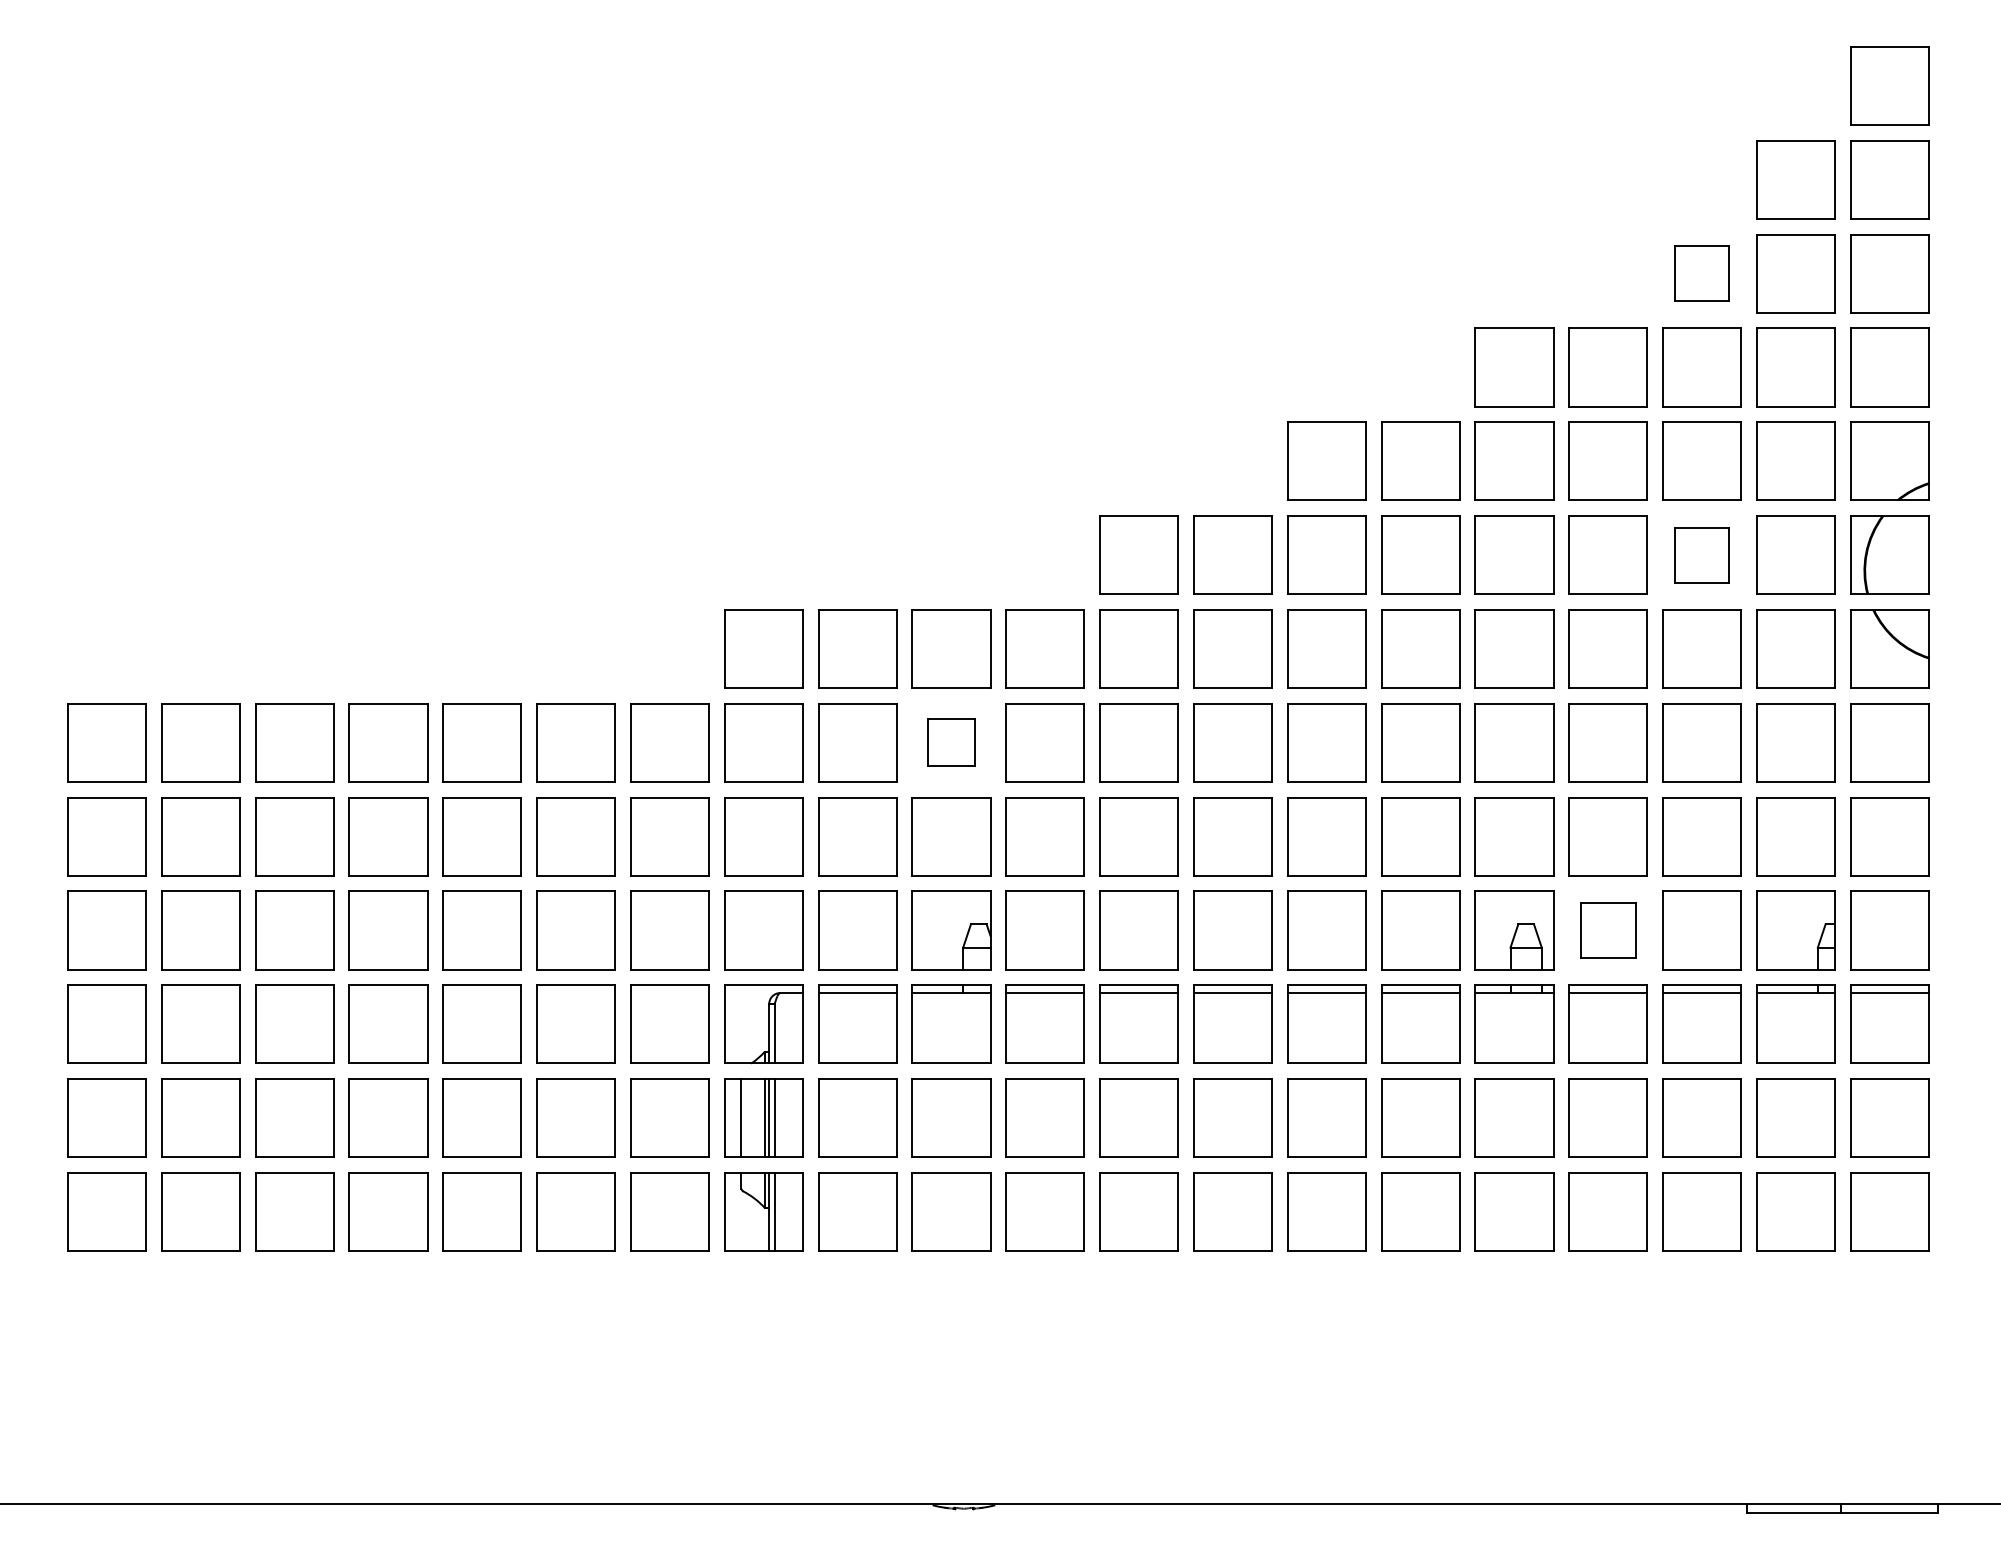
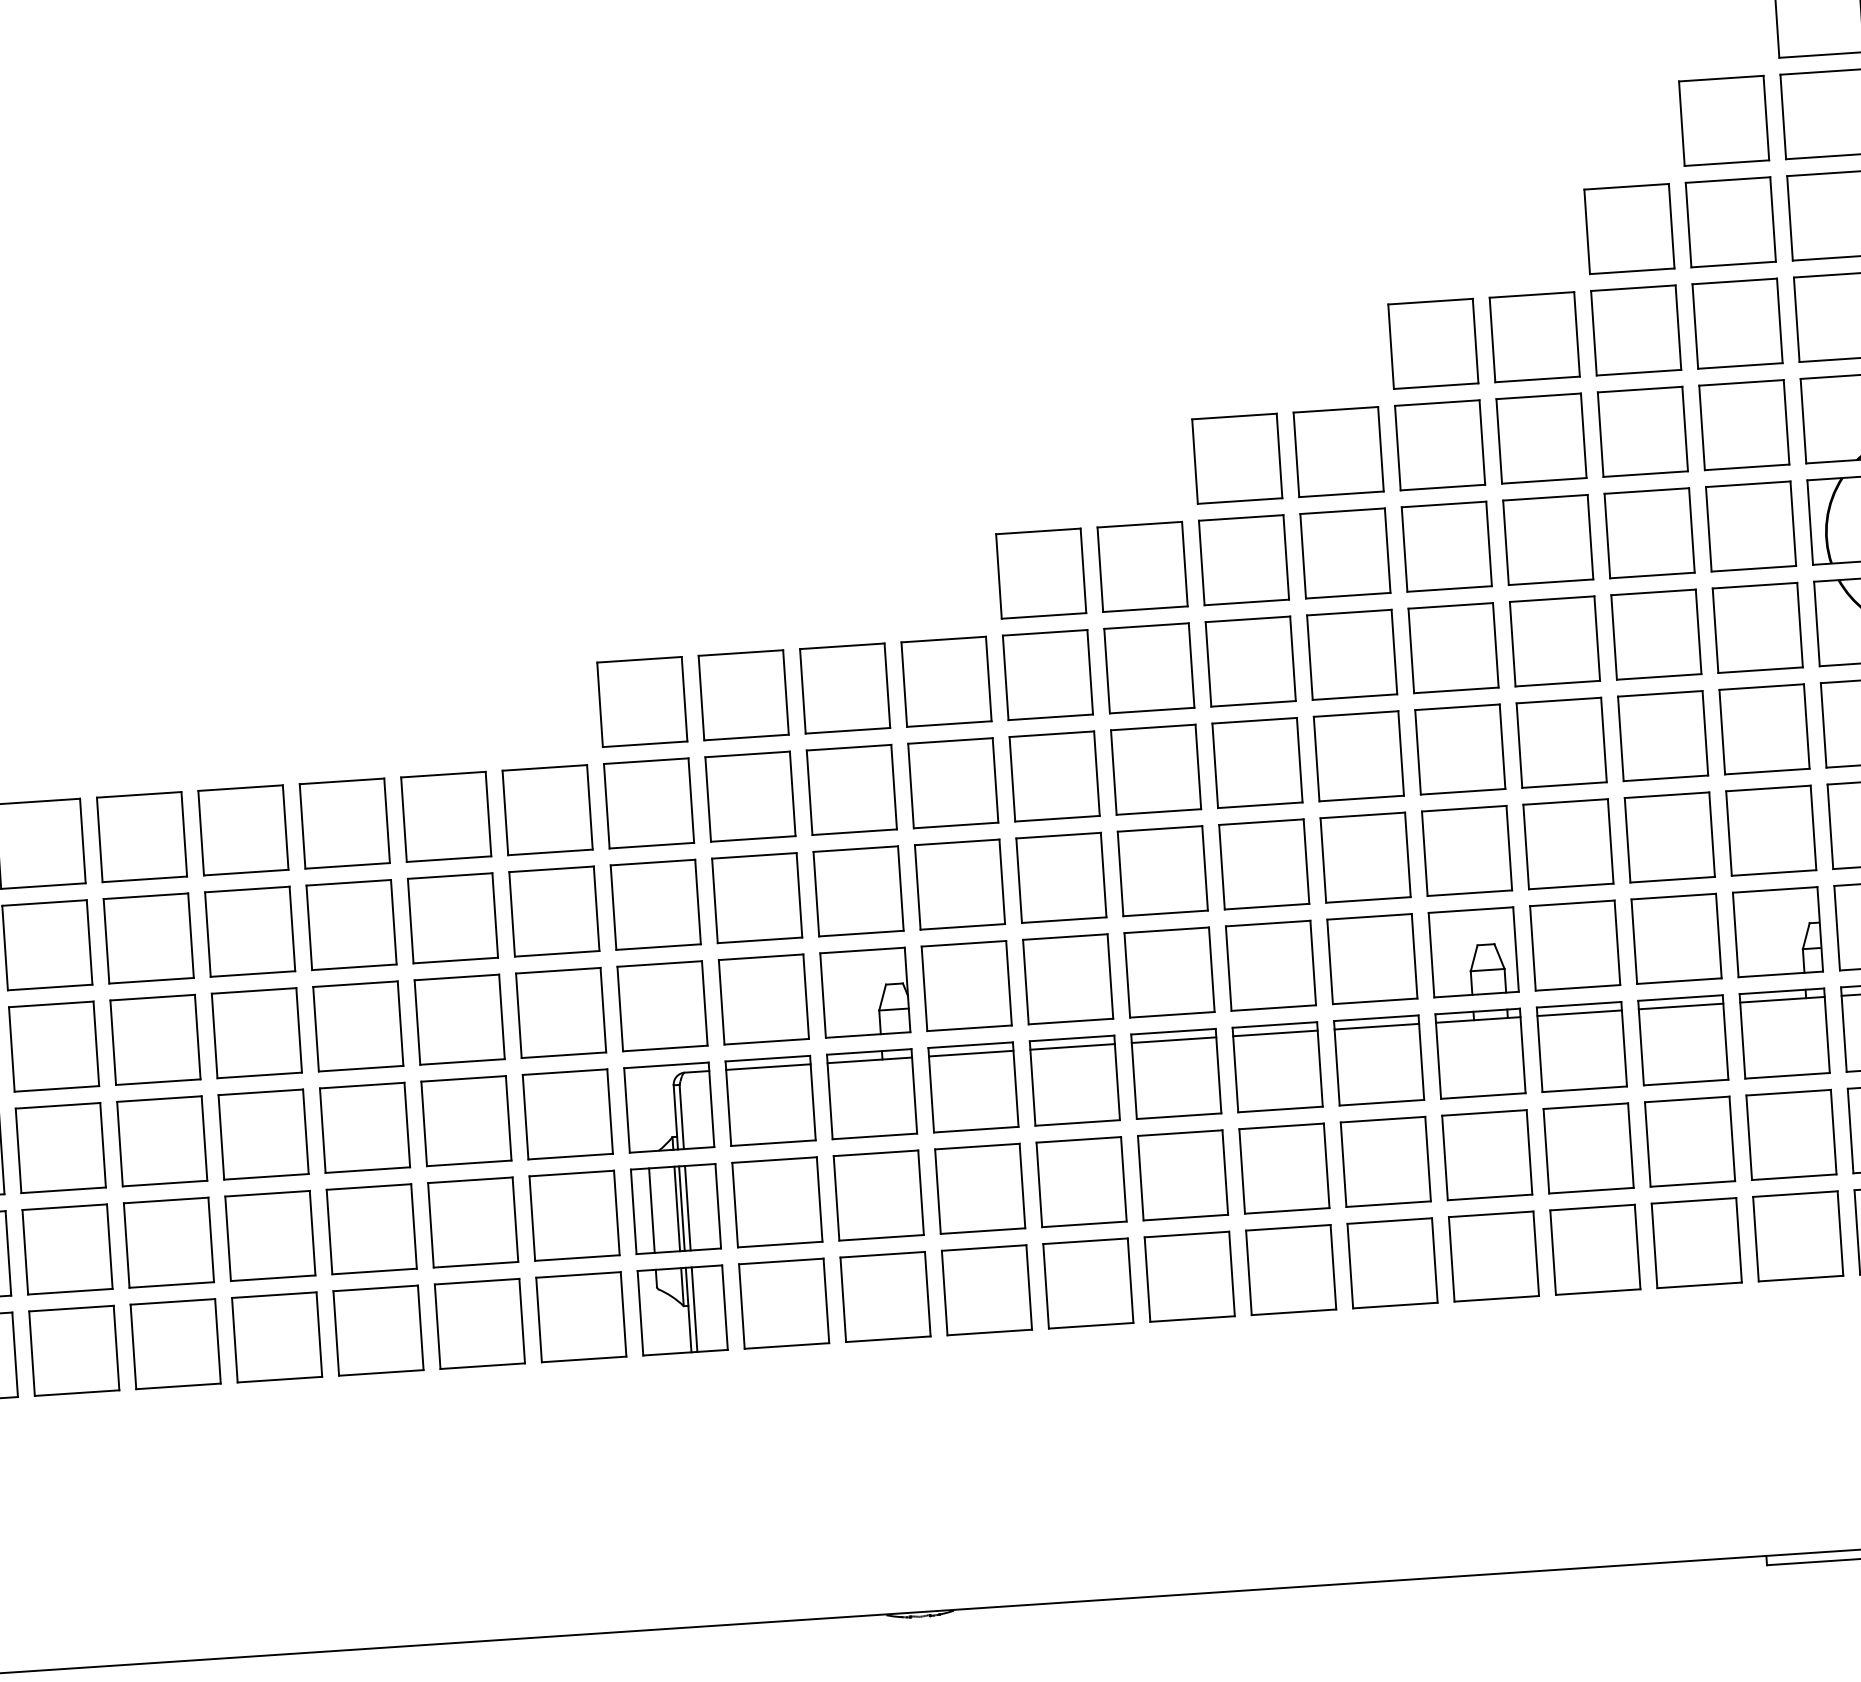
part: (1701, 273) -> (1628, 228), size x1.43
part: (1701, 554) -> (1648, 532), size x1.43
part: (951, 742) -> (851, 789), size x1.67
part: (1607, 930) -> (1574, 945), size x1.43

